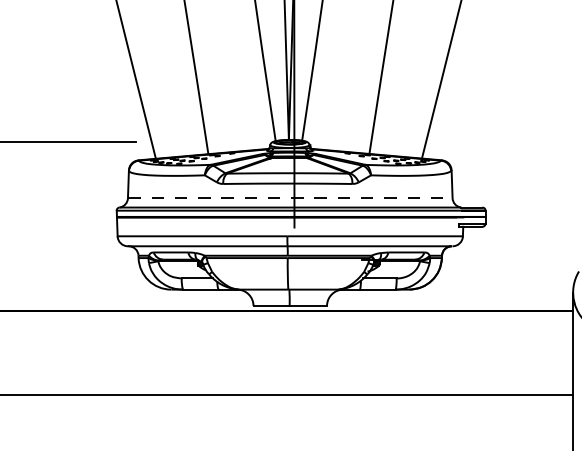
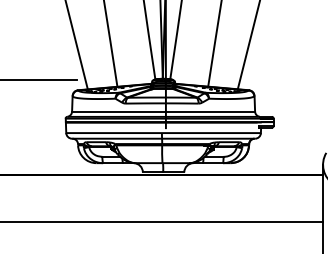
line: (291, 198) -> (164, 111), dashed -> solid

